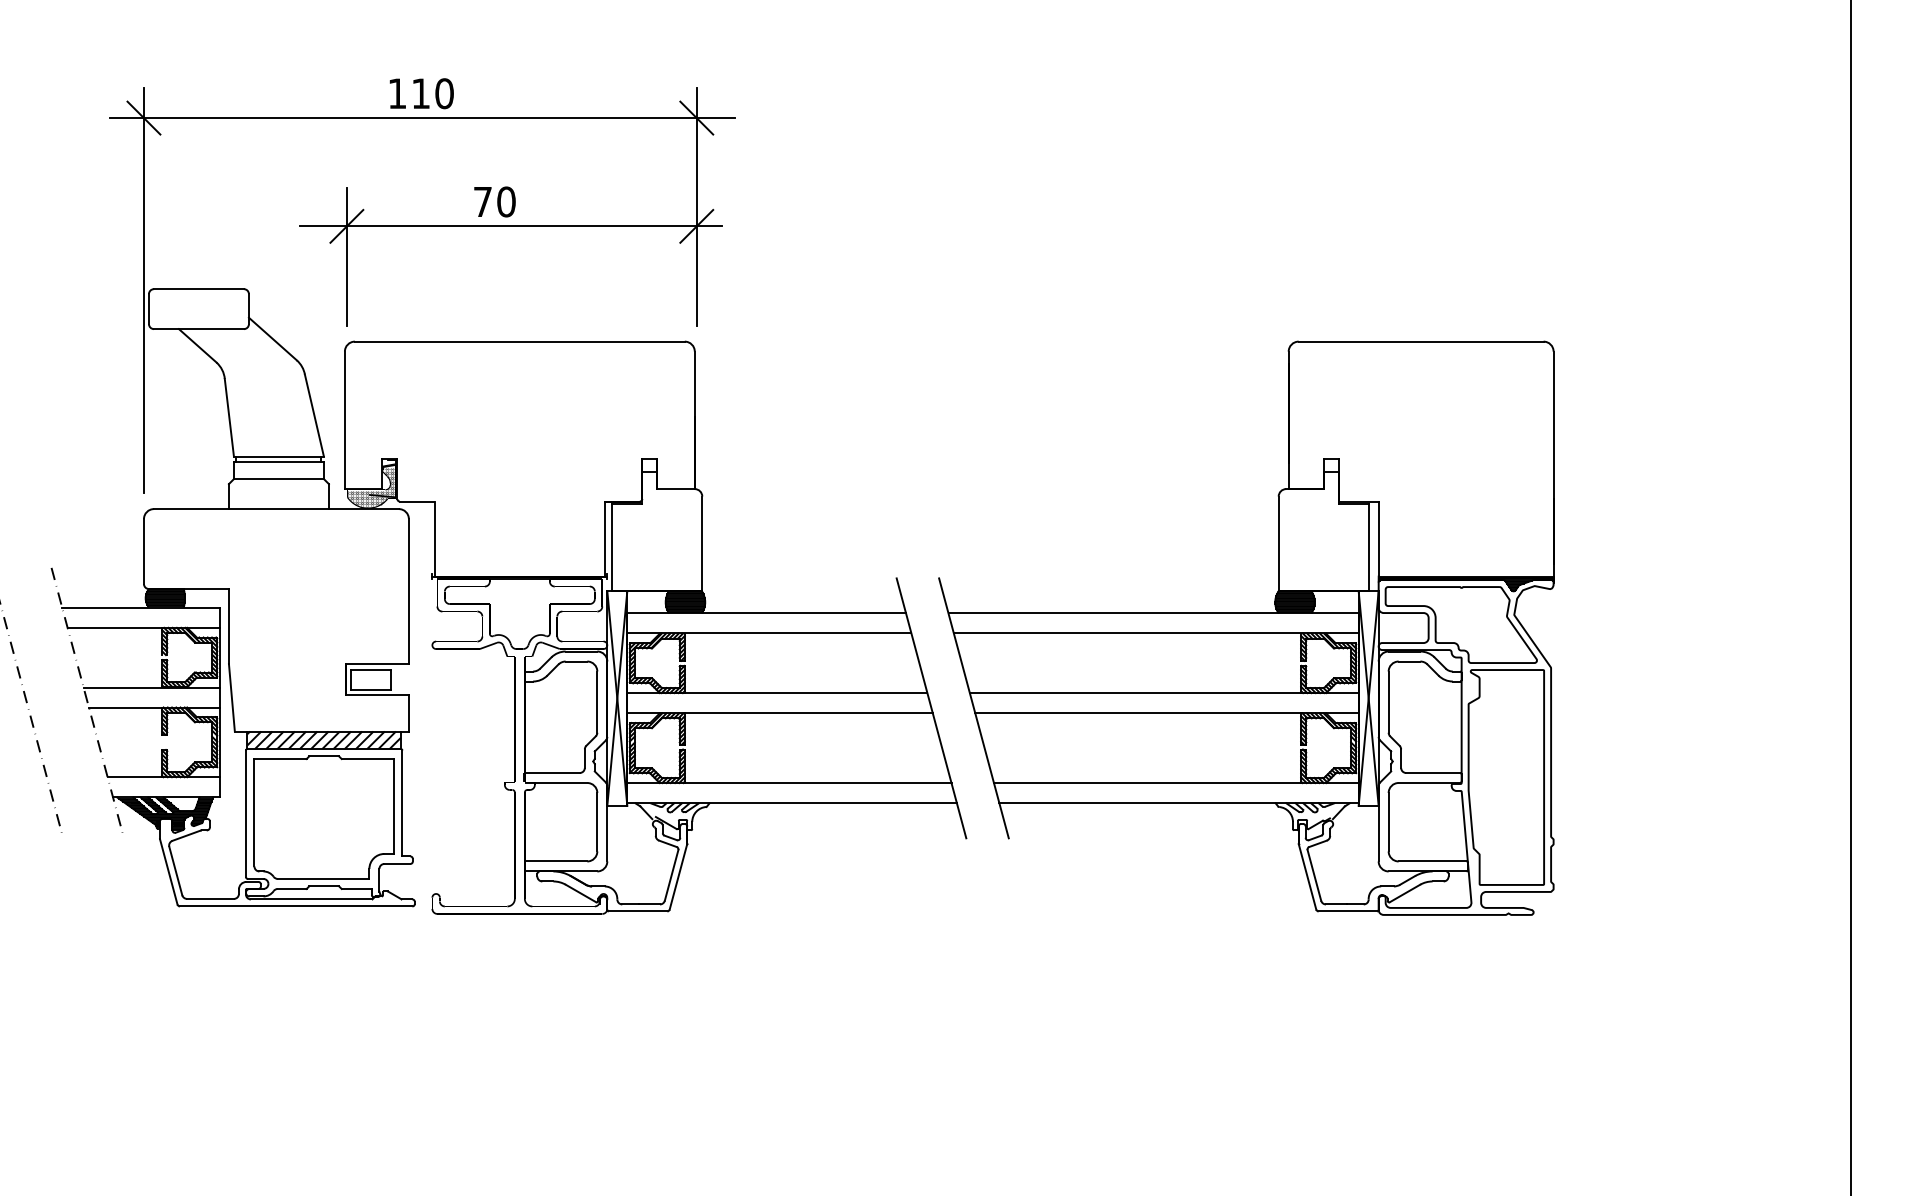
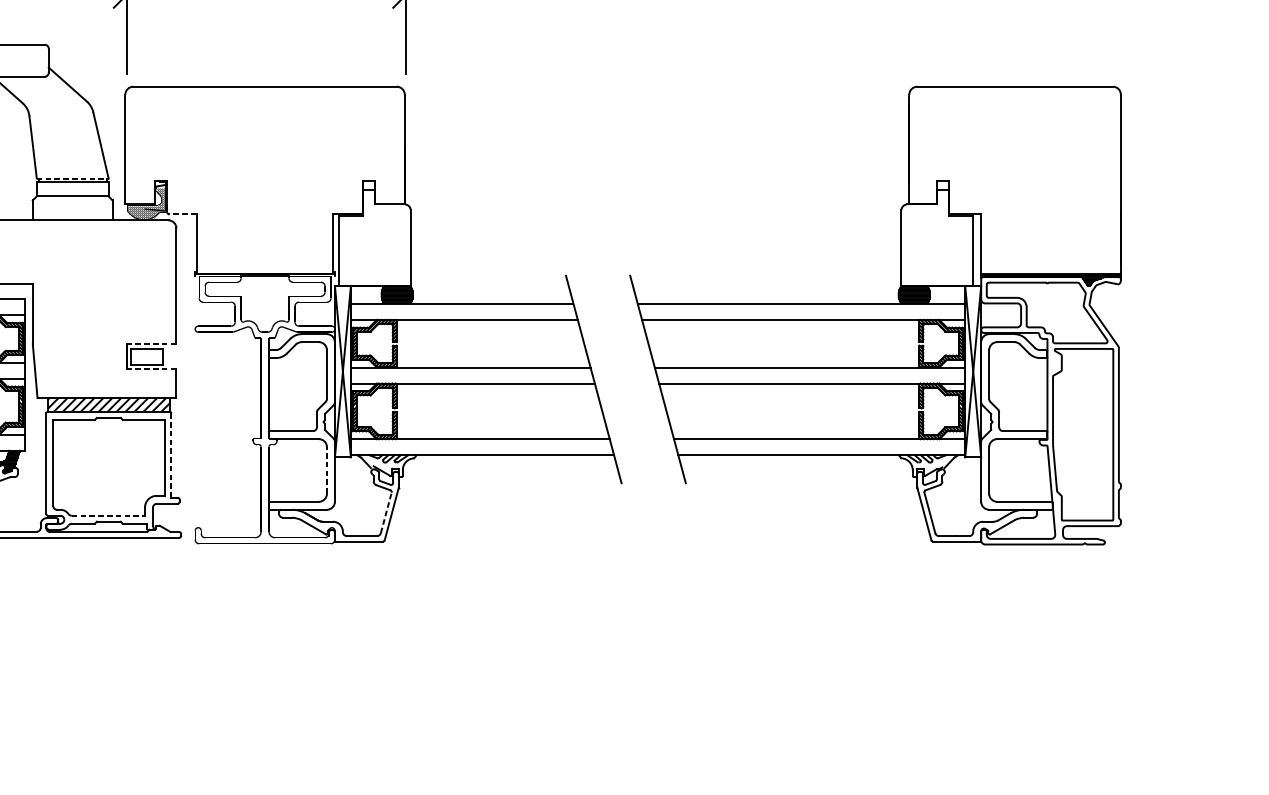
line: (278, 456) -> (72, 178), solid -> dashed
line: (416, 501) -> (182, 214), solid -> dashed
part: (1246, 627) -> (875, 314), moved
line: (378, 664) -> (152, 344), solid -> dashed
line: (378, 695) -> (152, 369), solid -> dashed
line: (402, 803) -> (171, 455), solid -> dashed
line: (597, 821) -> (327, 469), solid -> dashed
line: (671, 874) -> (386, 512), solid -> dashed
line: (323, 878) -> (108, 515), solid -> dashed

